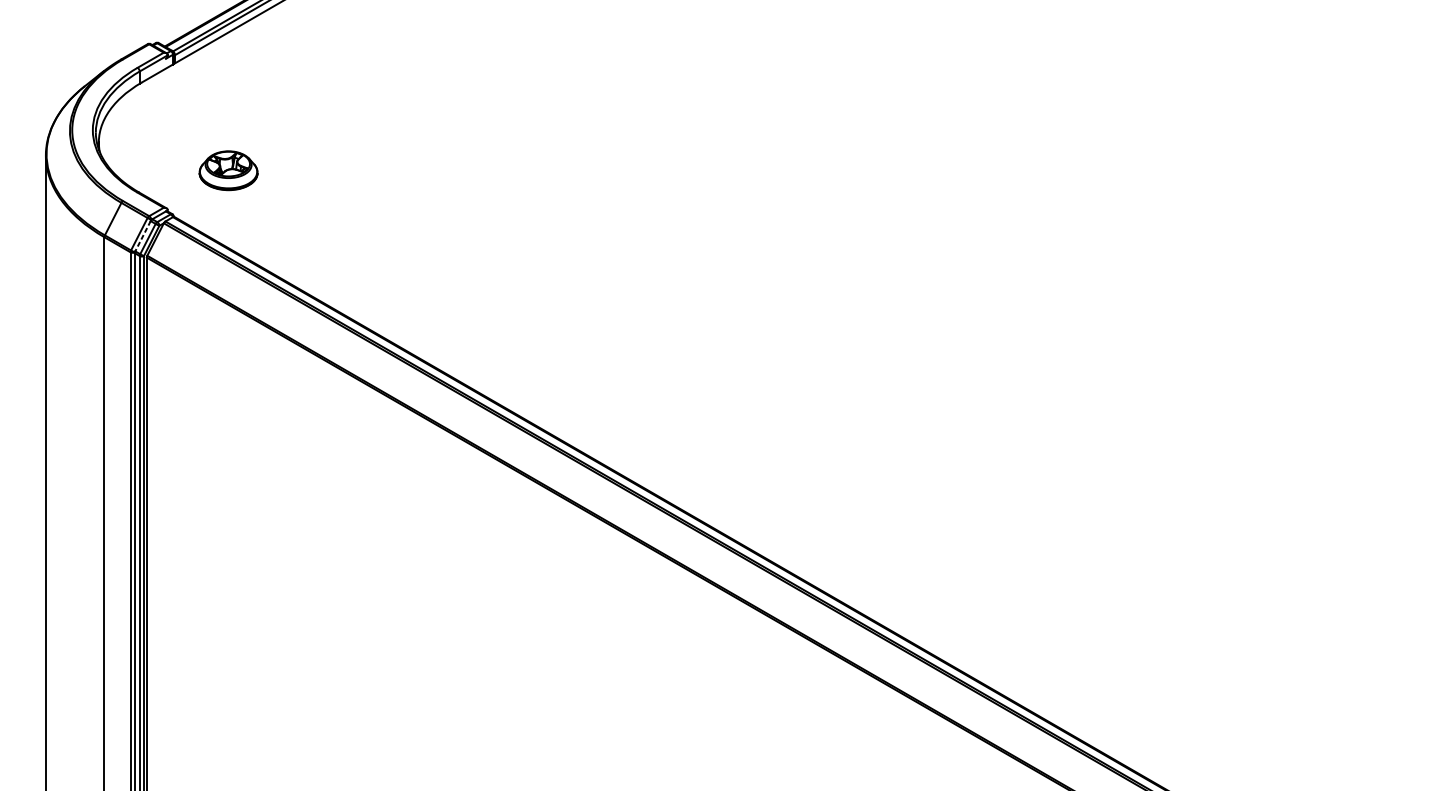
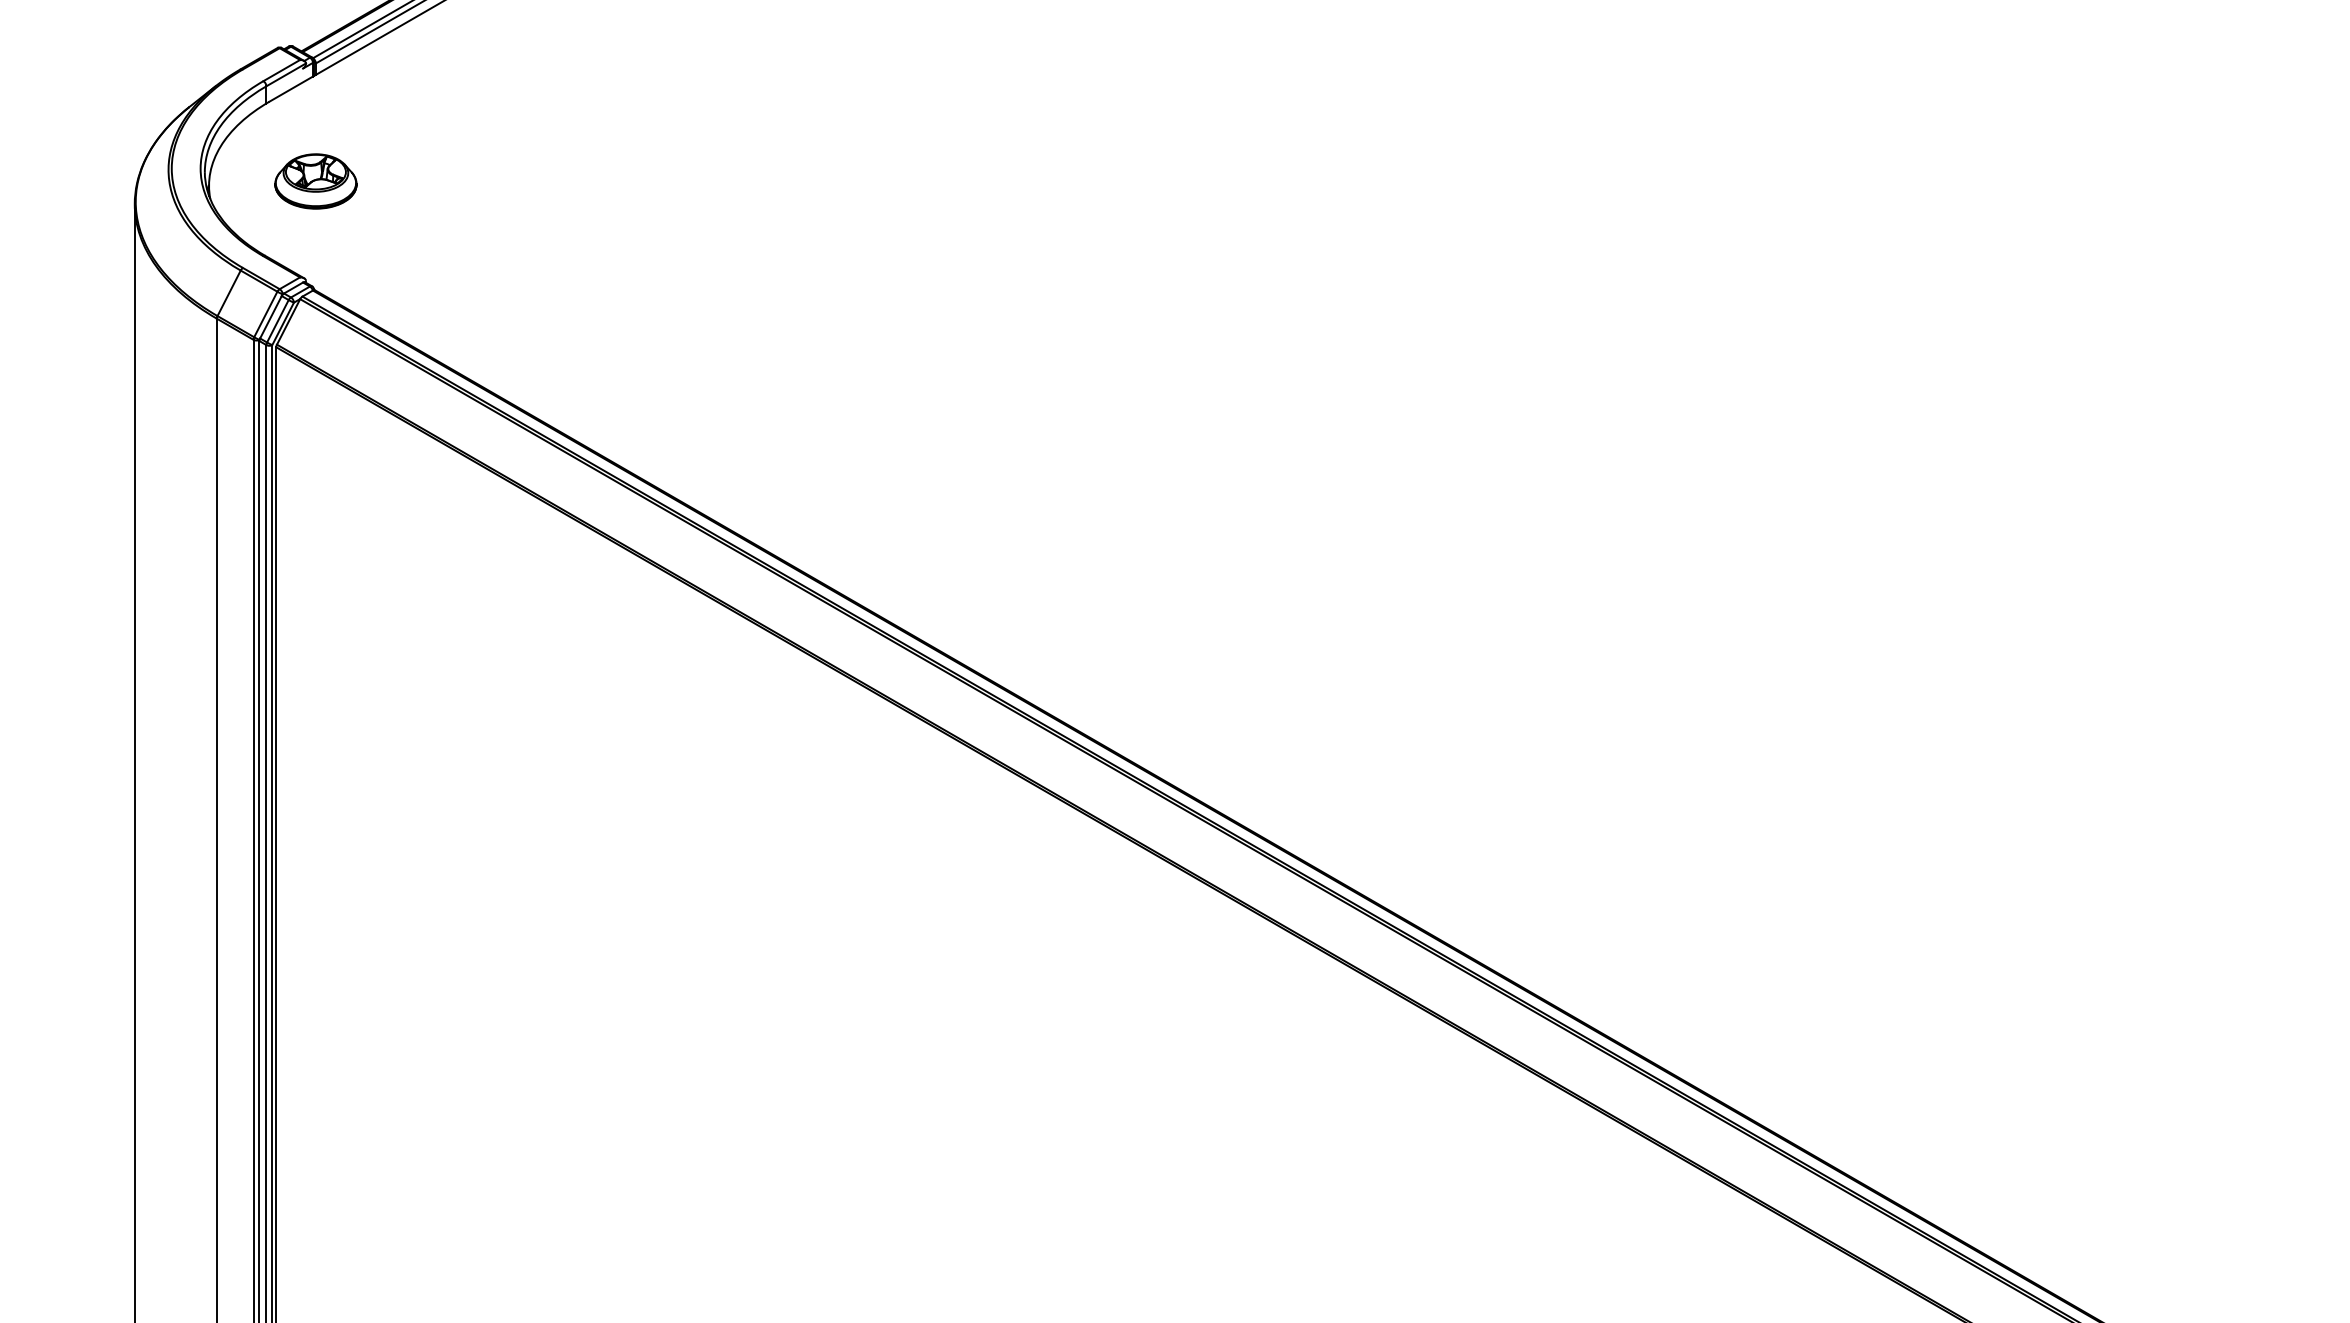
part: (228, 170) -> (315, 181), moved
line: (142, 236) -> (270, 317), dashed -> solid

